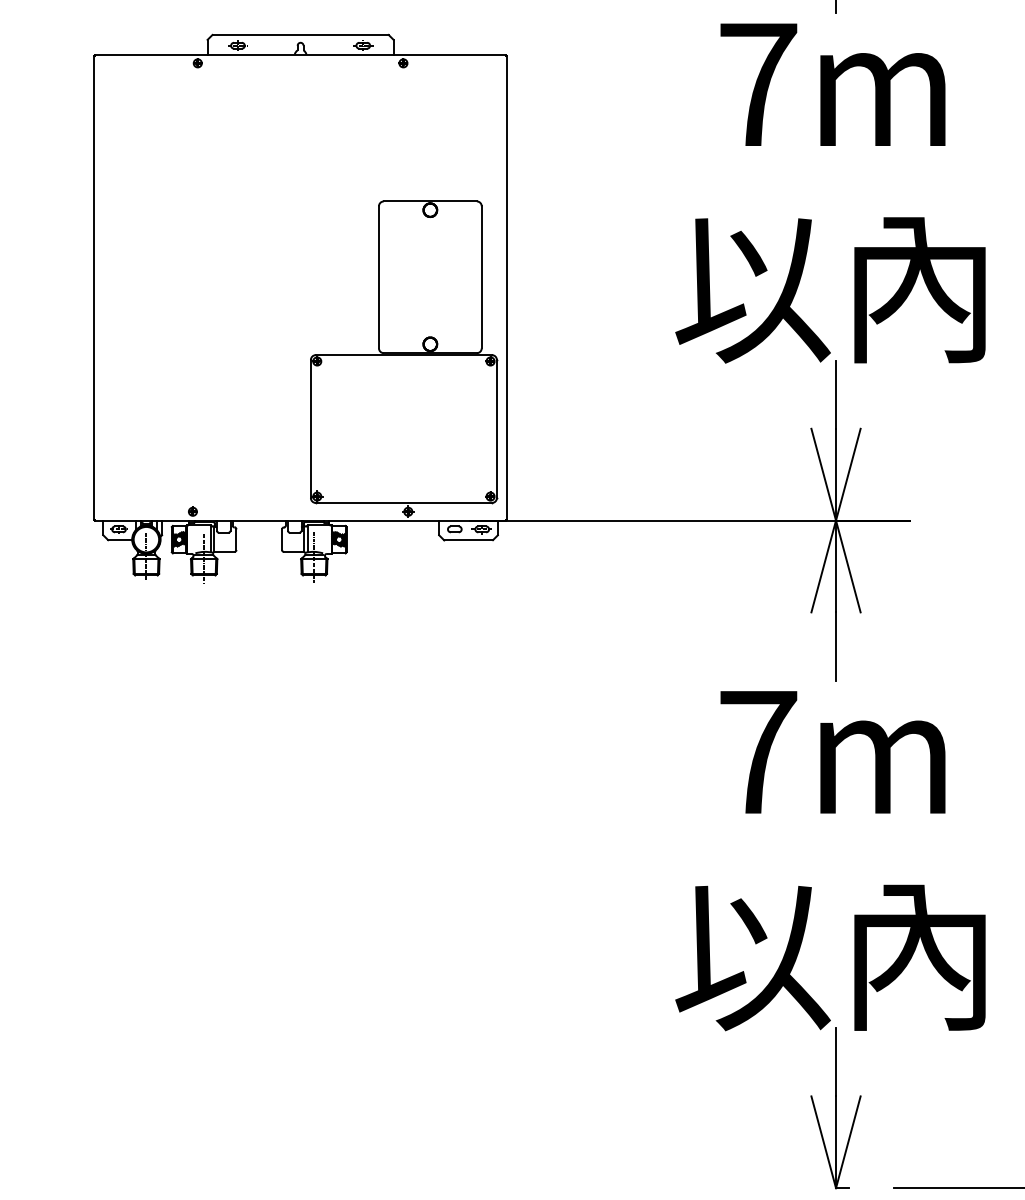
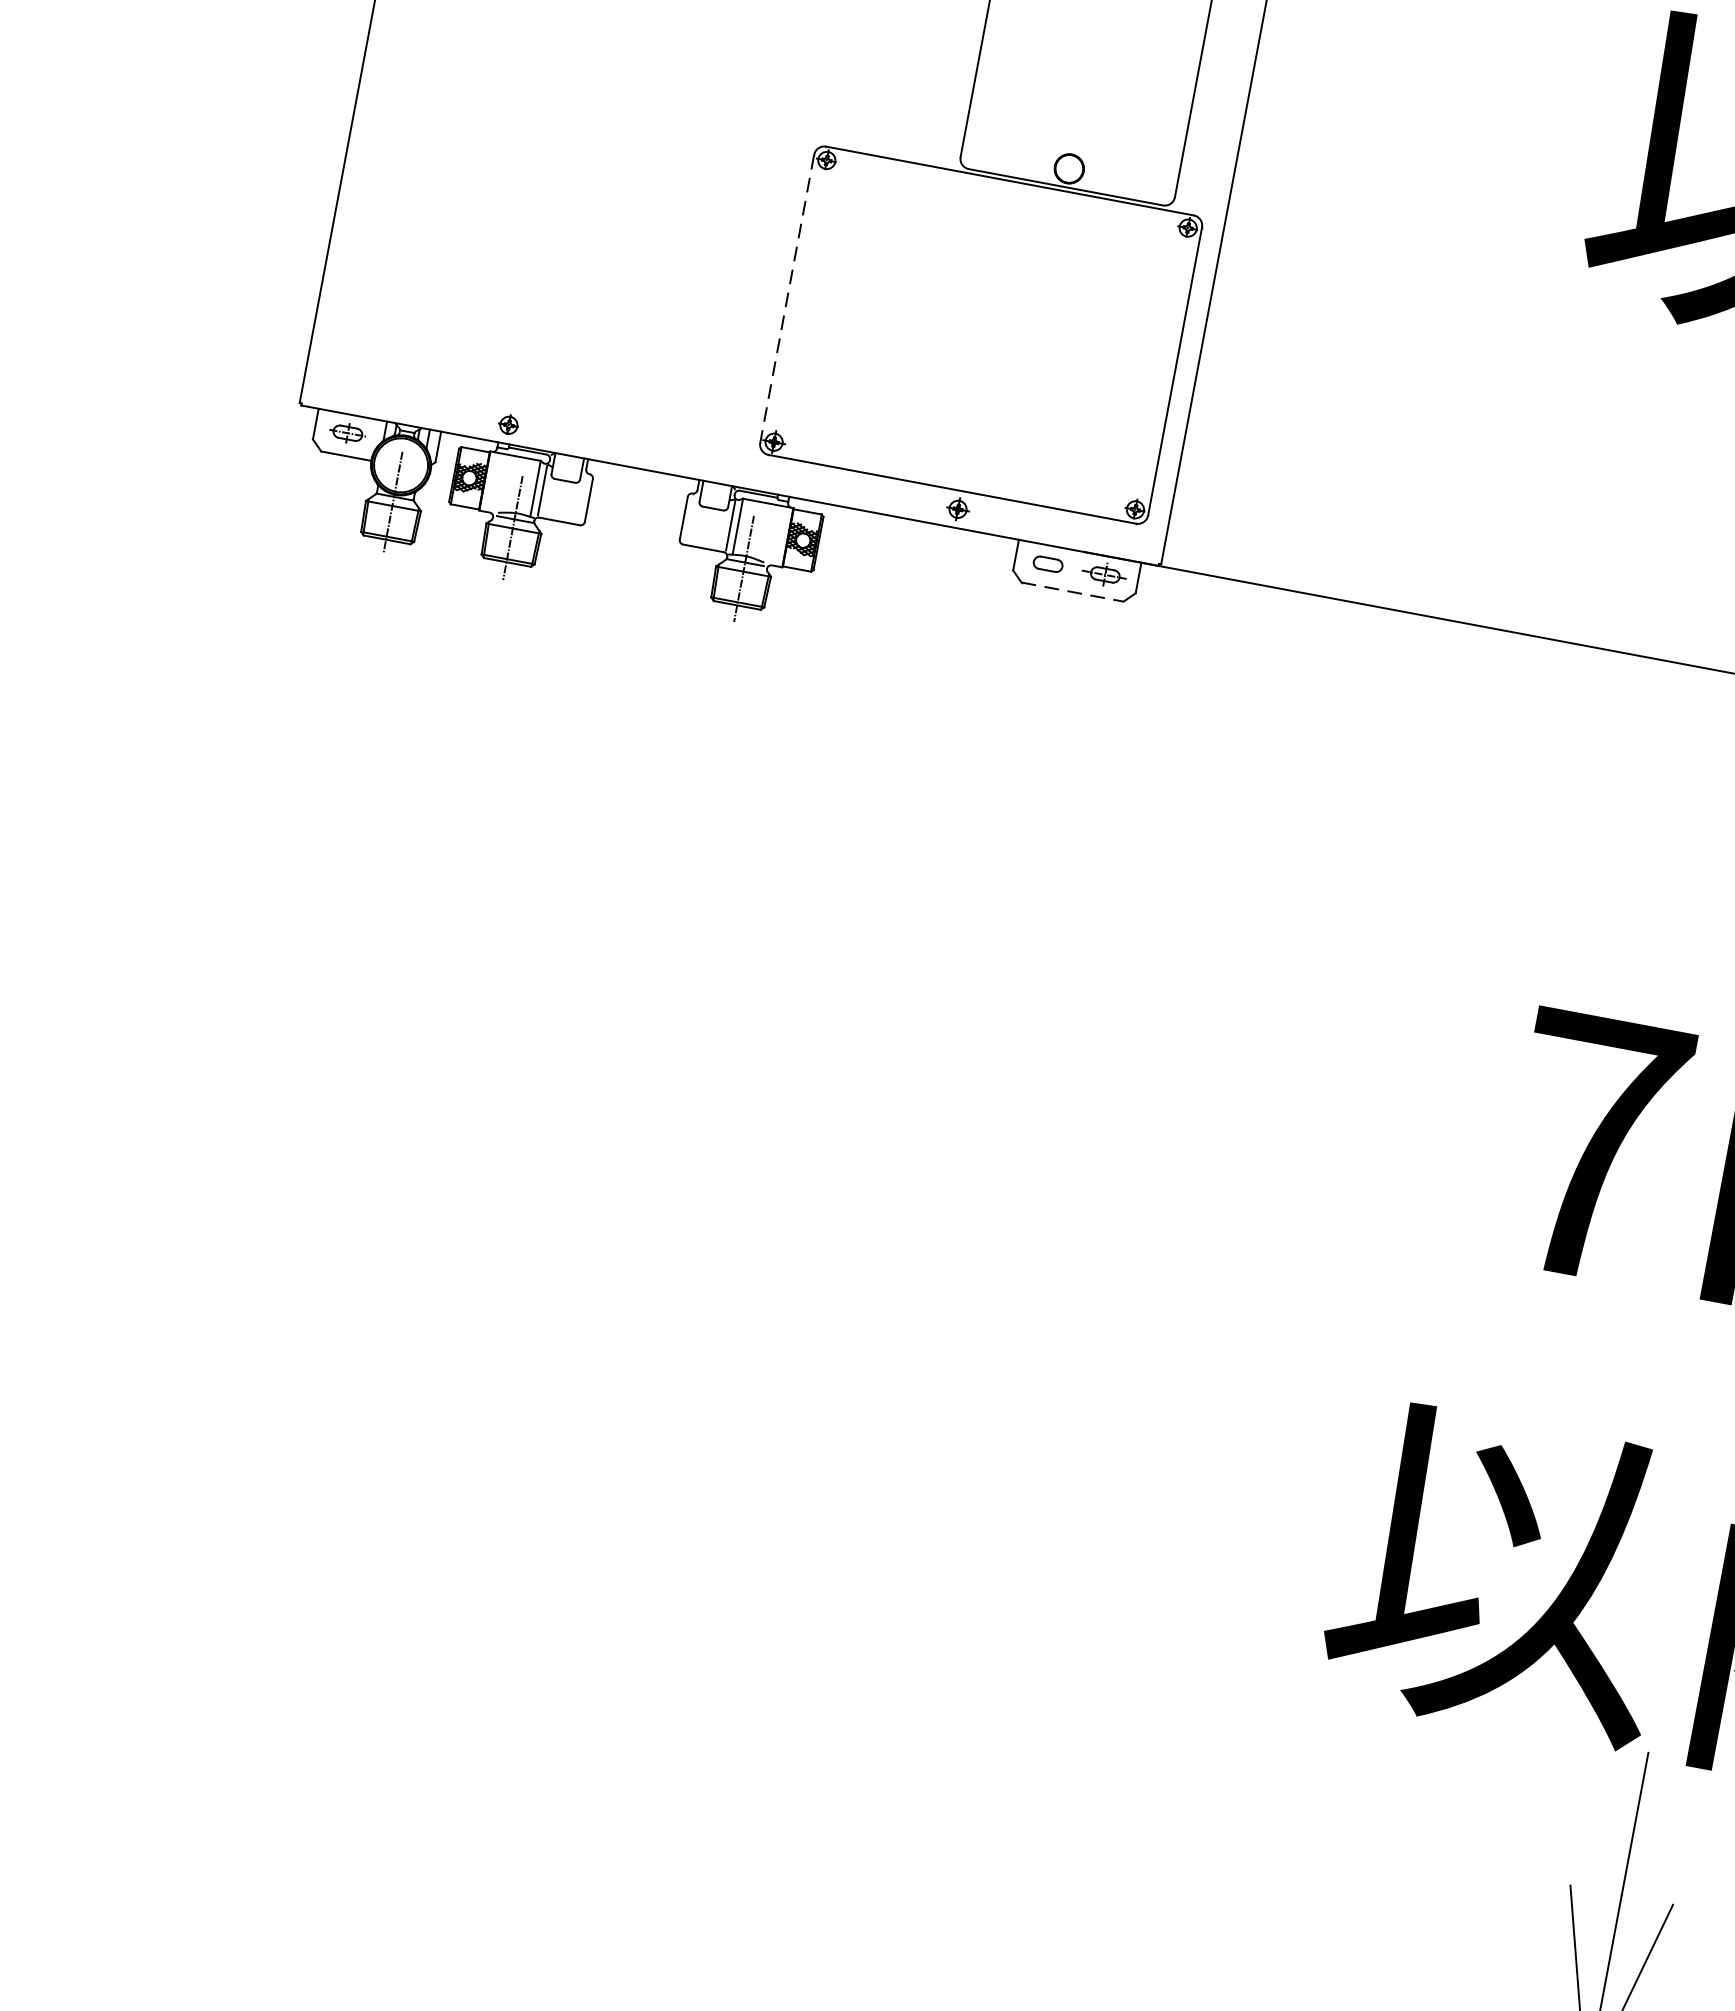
line: (310, 429) -> (786, 299), solid -> dashed
line: (469, 540) -> (1074, 593), solid -> dashed

